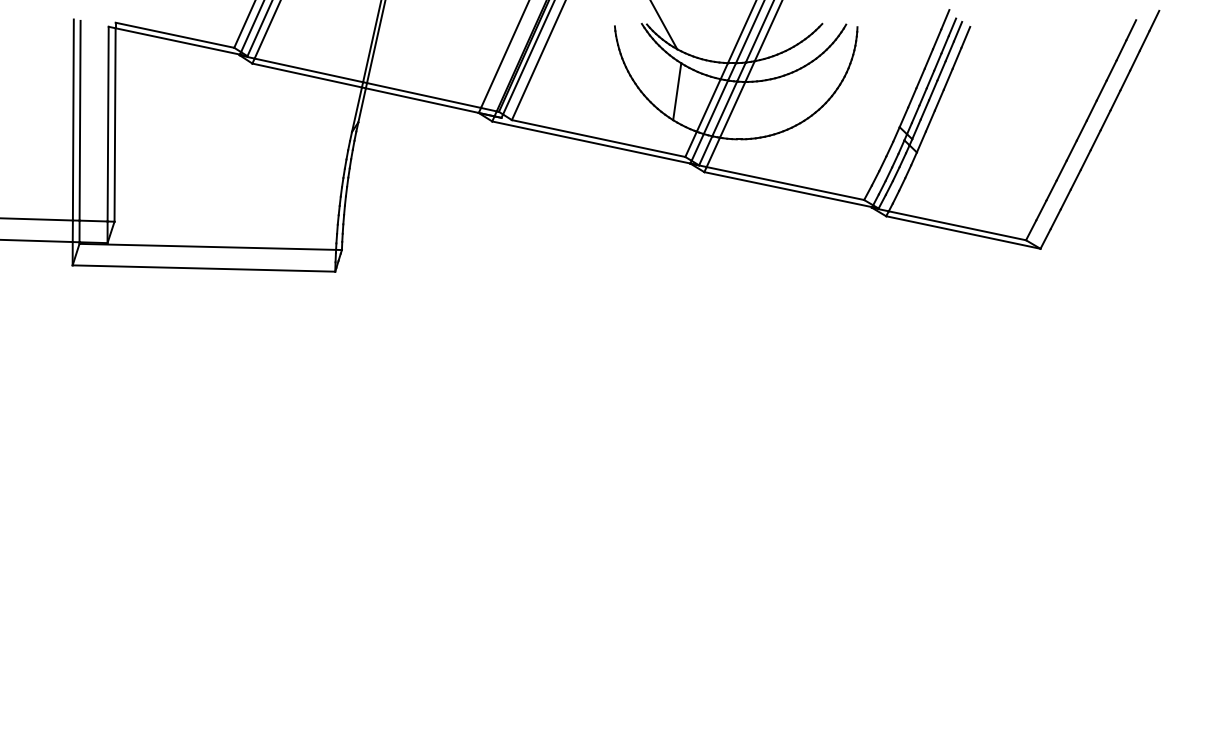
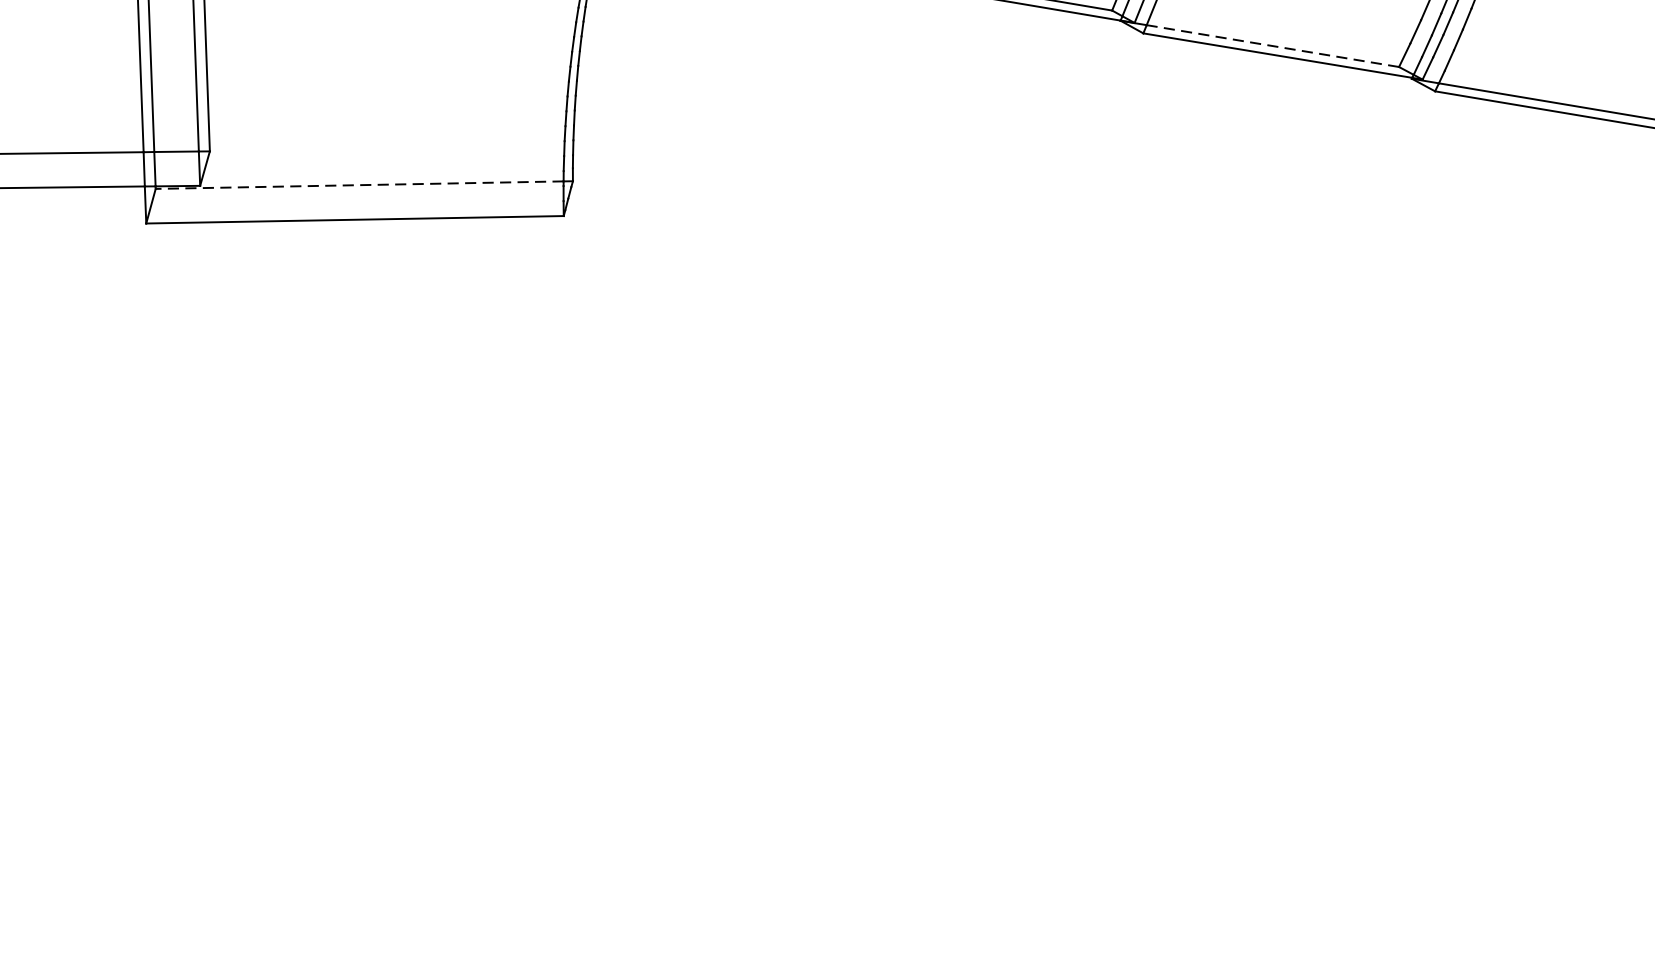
line: (784, 183) -> (1271, 46), solid -> dashed
line: (207, 246) -> (359, 184), solid -> dashed

